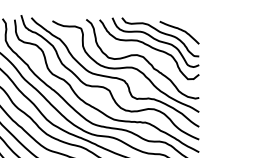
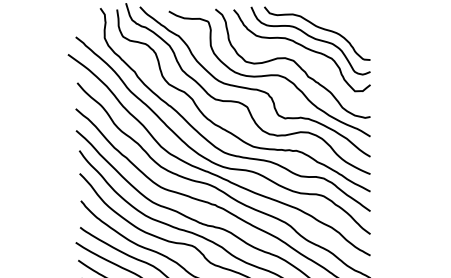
curve: (181, 30) -> (345, 24), removed

